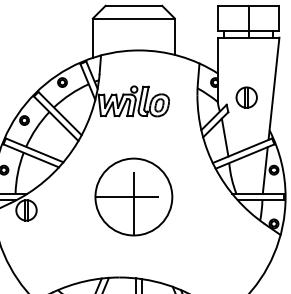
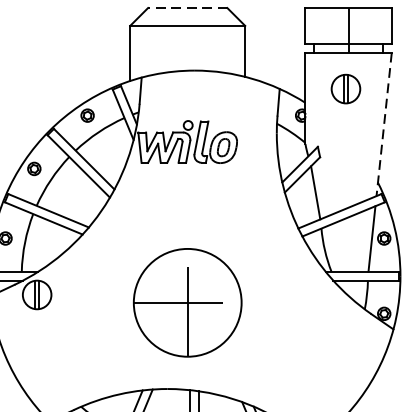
line: (133, 5) -> (187, 7), solid -> dashed
line: (273, 89) -> (383, 125), solid -> dashed
part: (246, 97) -> (345, 88), moved
part: (133, 196) -> (187, 302), moved

